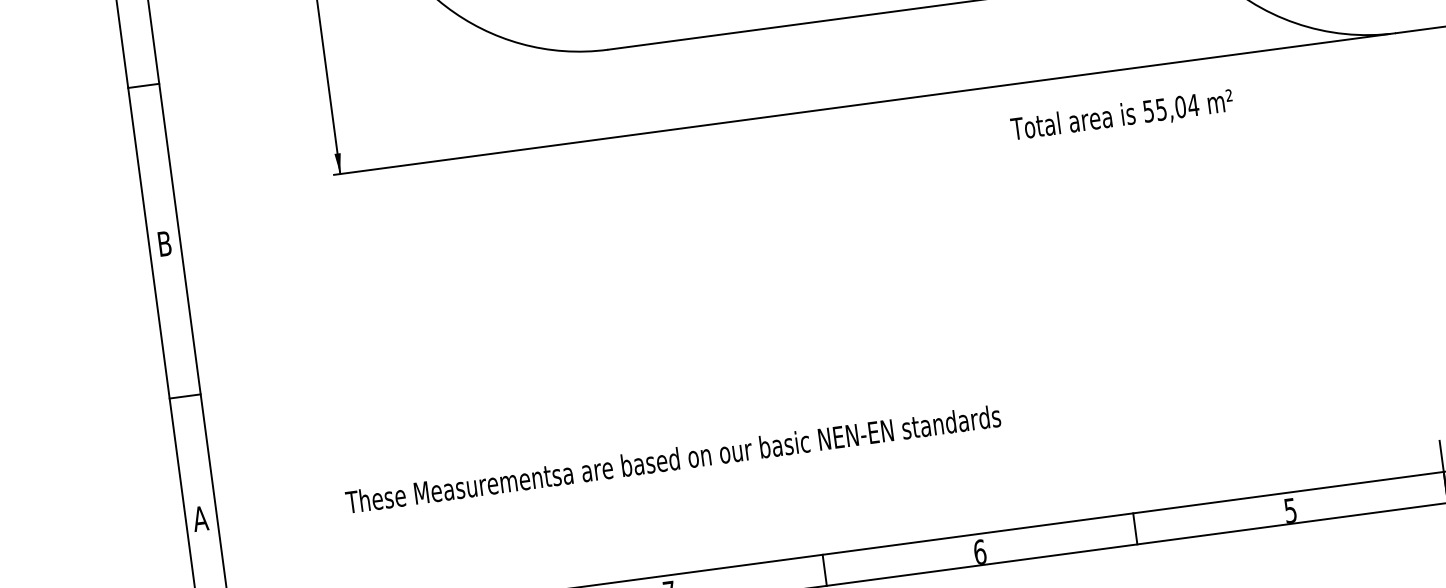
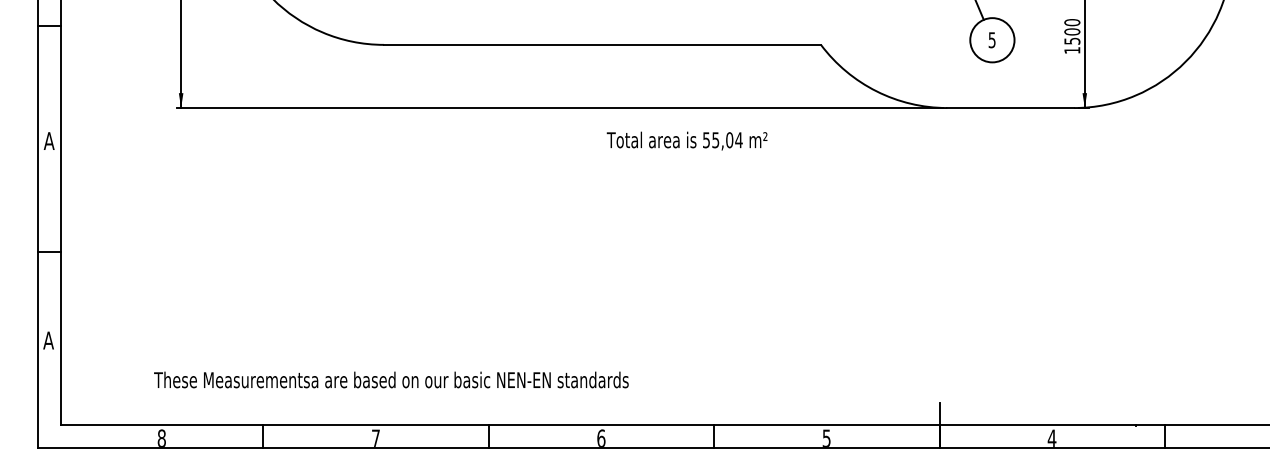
text: (1121, 115) -> (686, 140), moved
text: (163, 243) -> (48, 140), B -> A
text: (673, 458) -> (391, 379), moved

